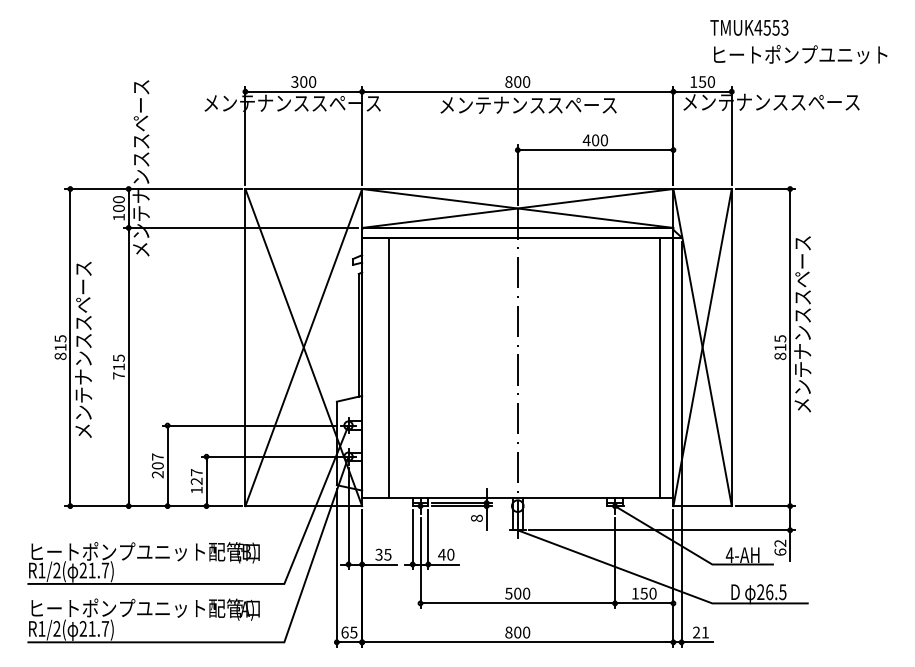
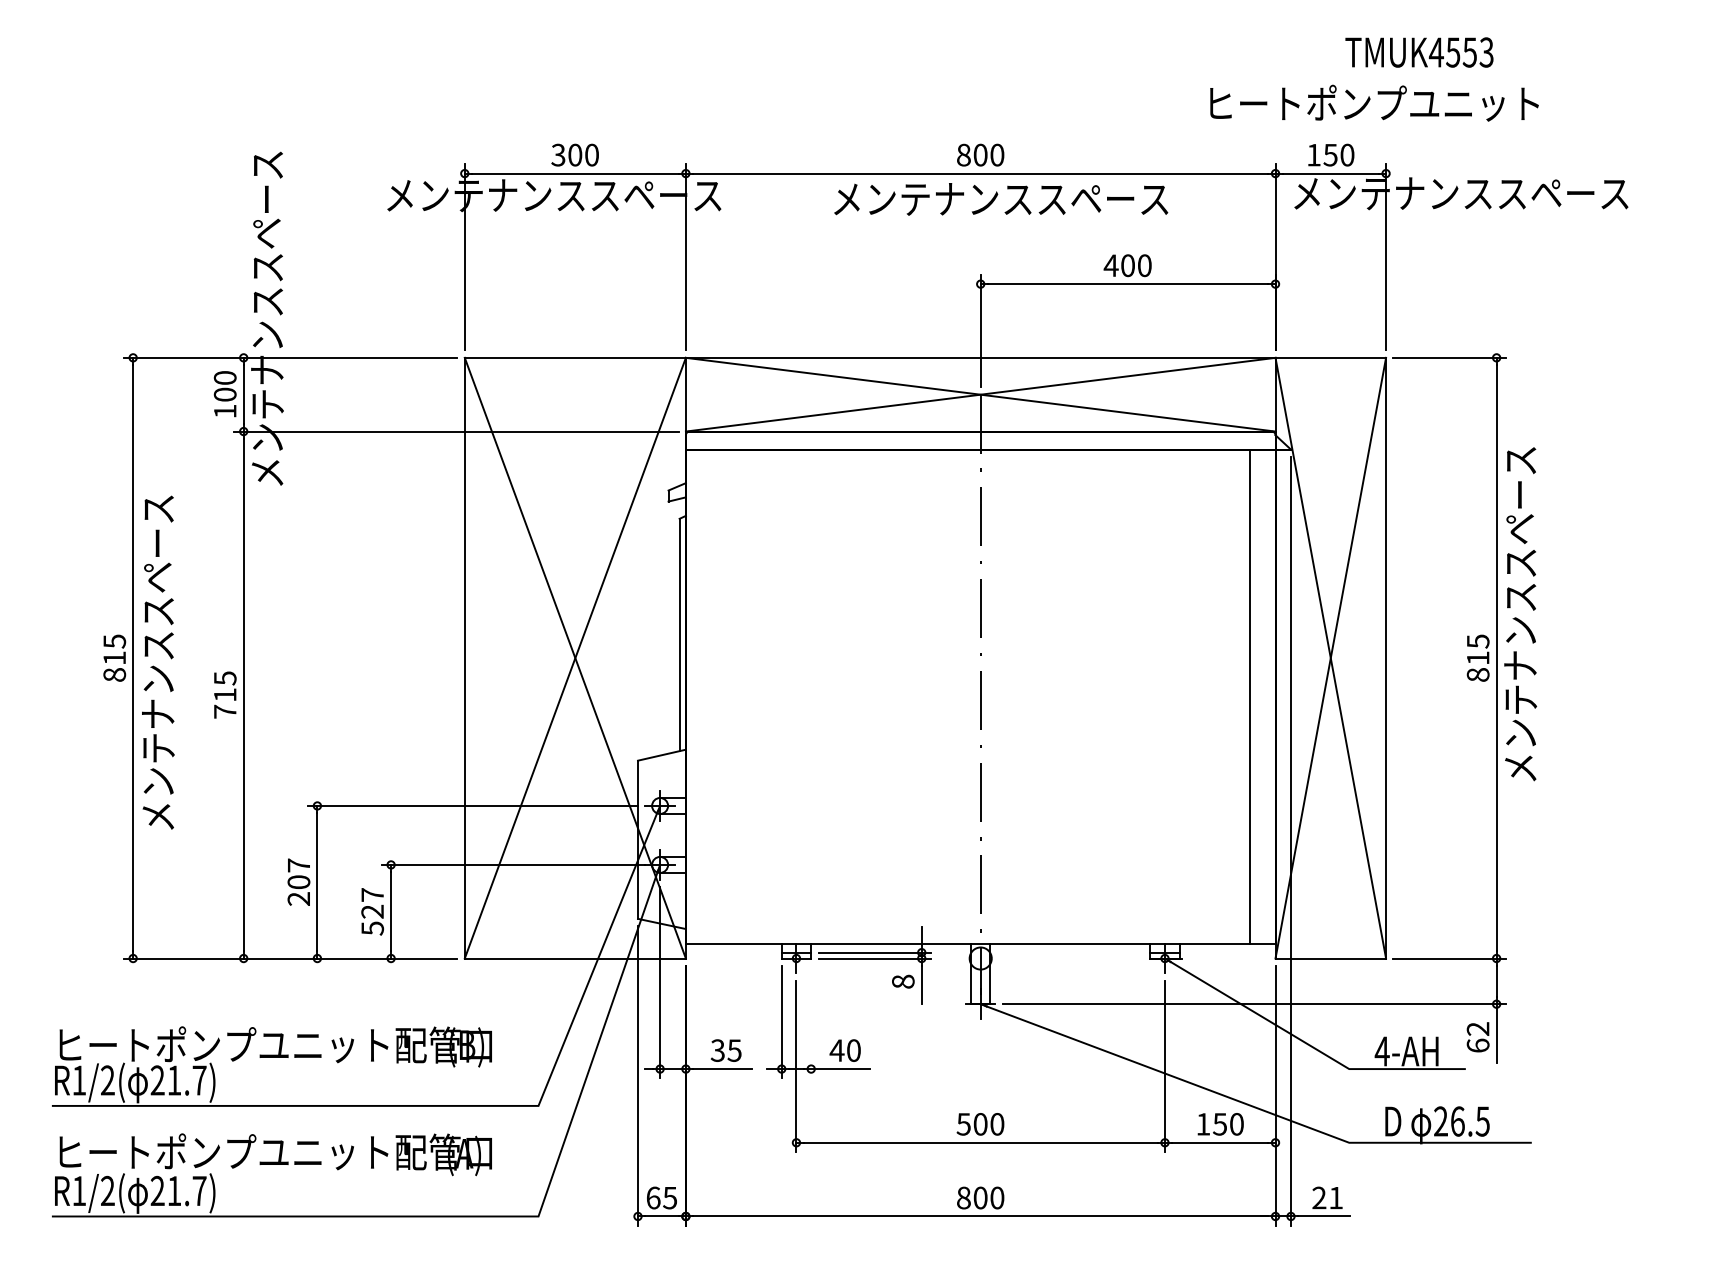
text: (800, 54) -> (1374, 103), moved
line: (389, 367) -> (737, 695), removed
text: (196, 489) -> (372, 926), 127 -> 527
line: (428, 539) -> (811, 1021), removed

